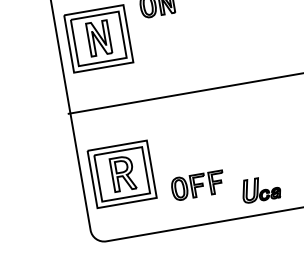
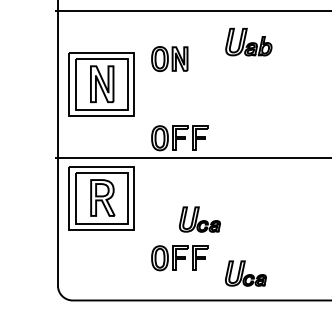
part: (178, 75) -> (179, 138), added
part: (209, 147) -> (199, 219), added
part: (122, 174) -> (101, 198), moved

